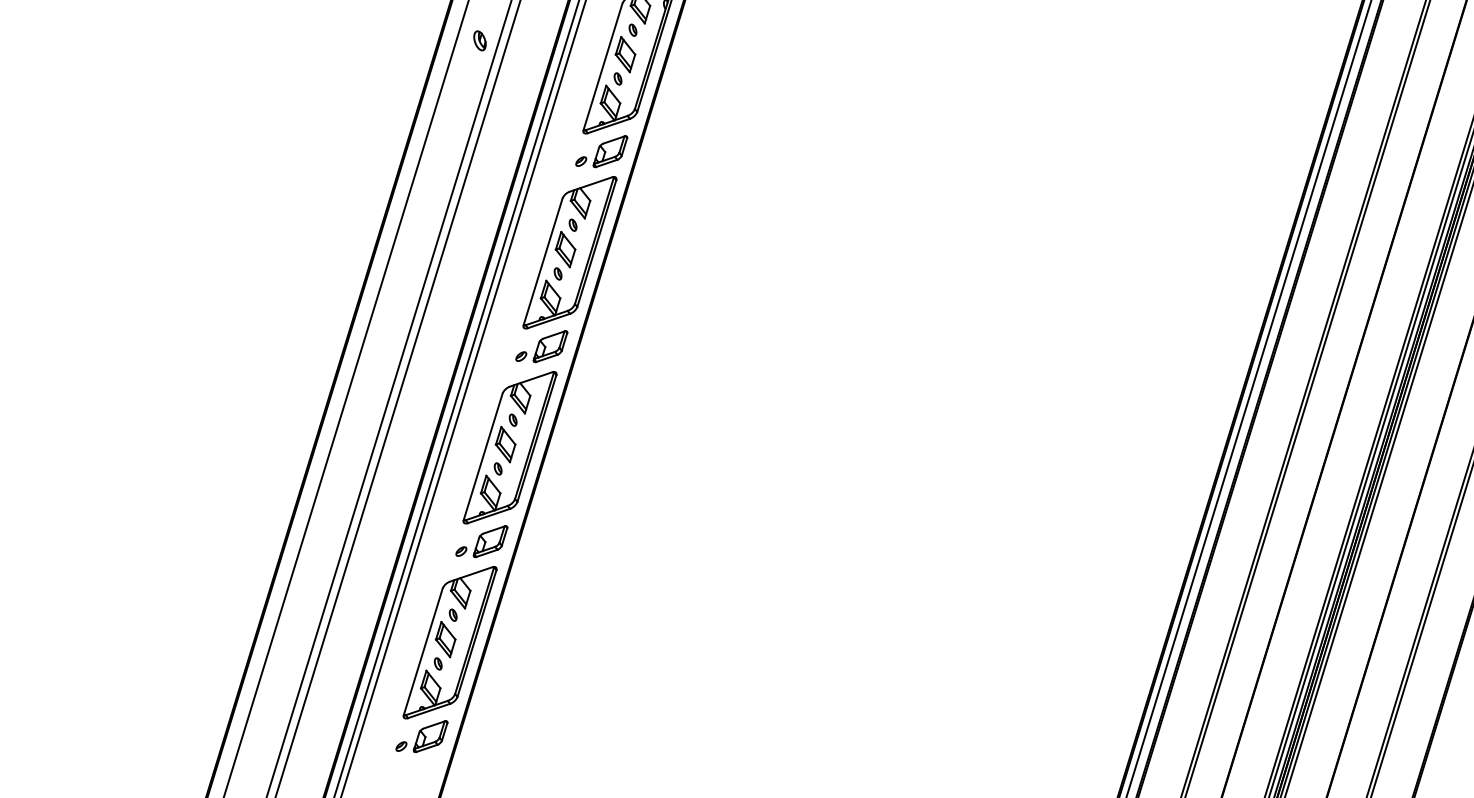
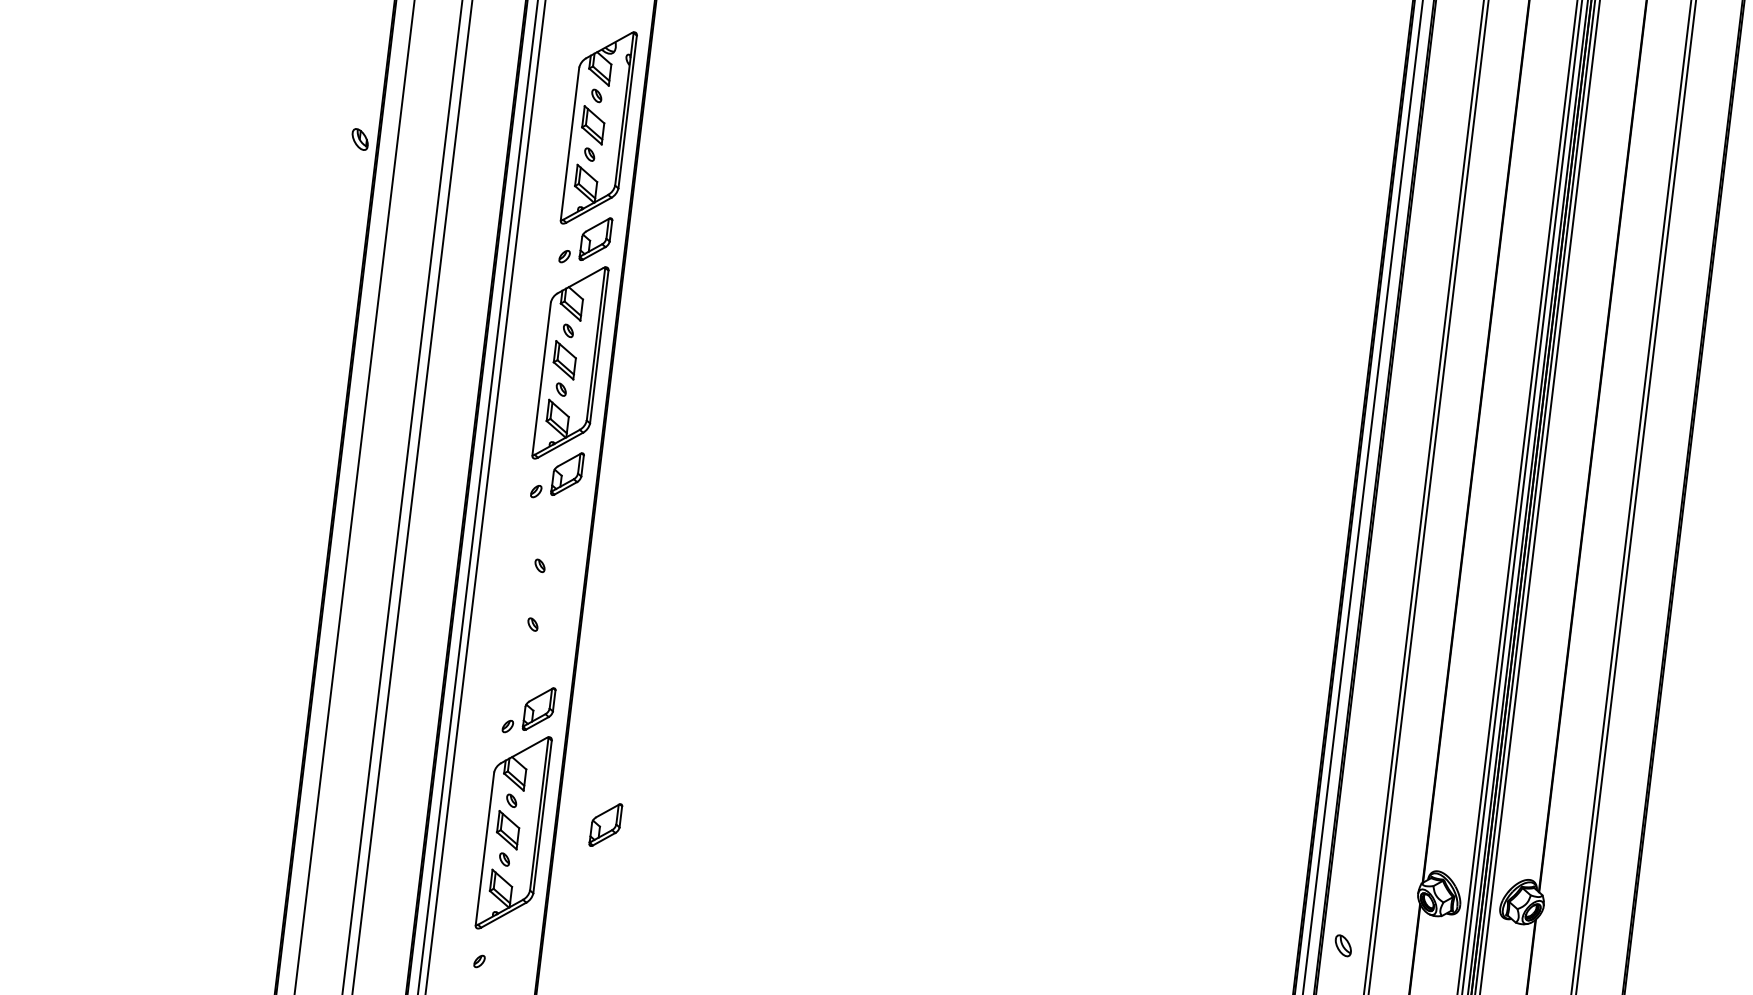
part: (479, 40) -> (359, 139), moved
part: (510, 447) -> (542, 597), removed
part: (430, 736) -> (605, 824), moved

